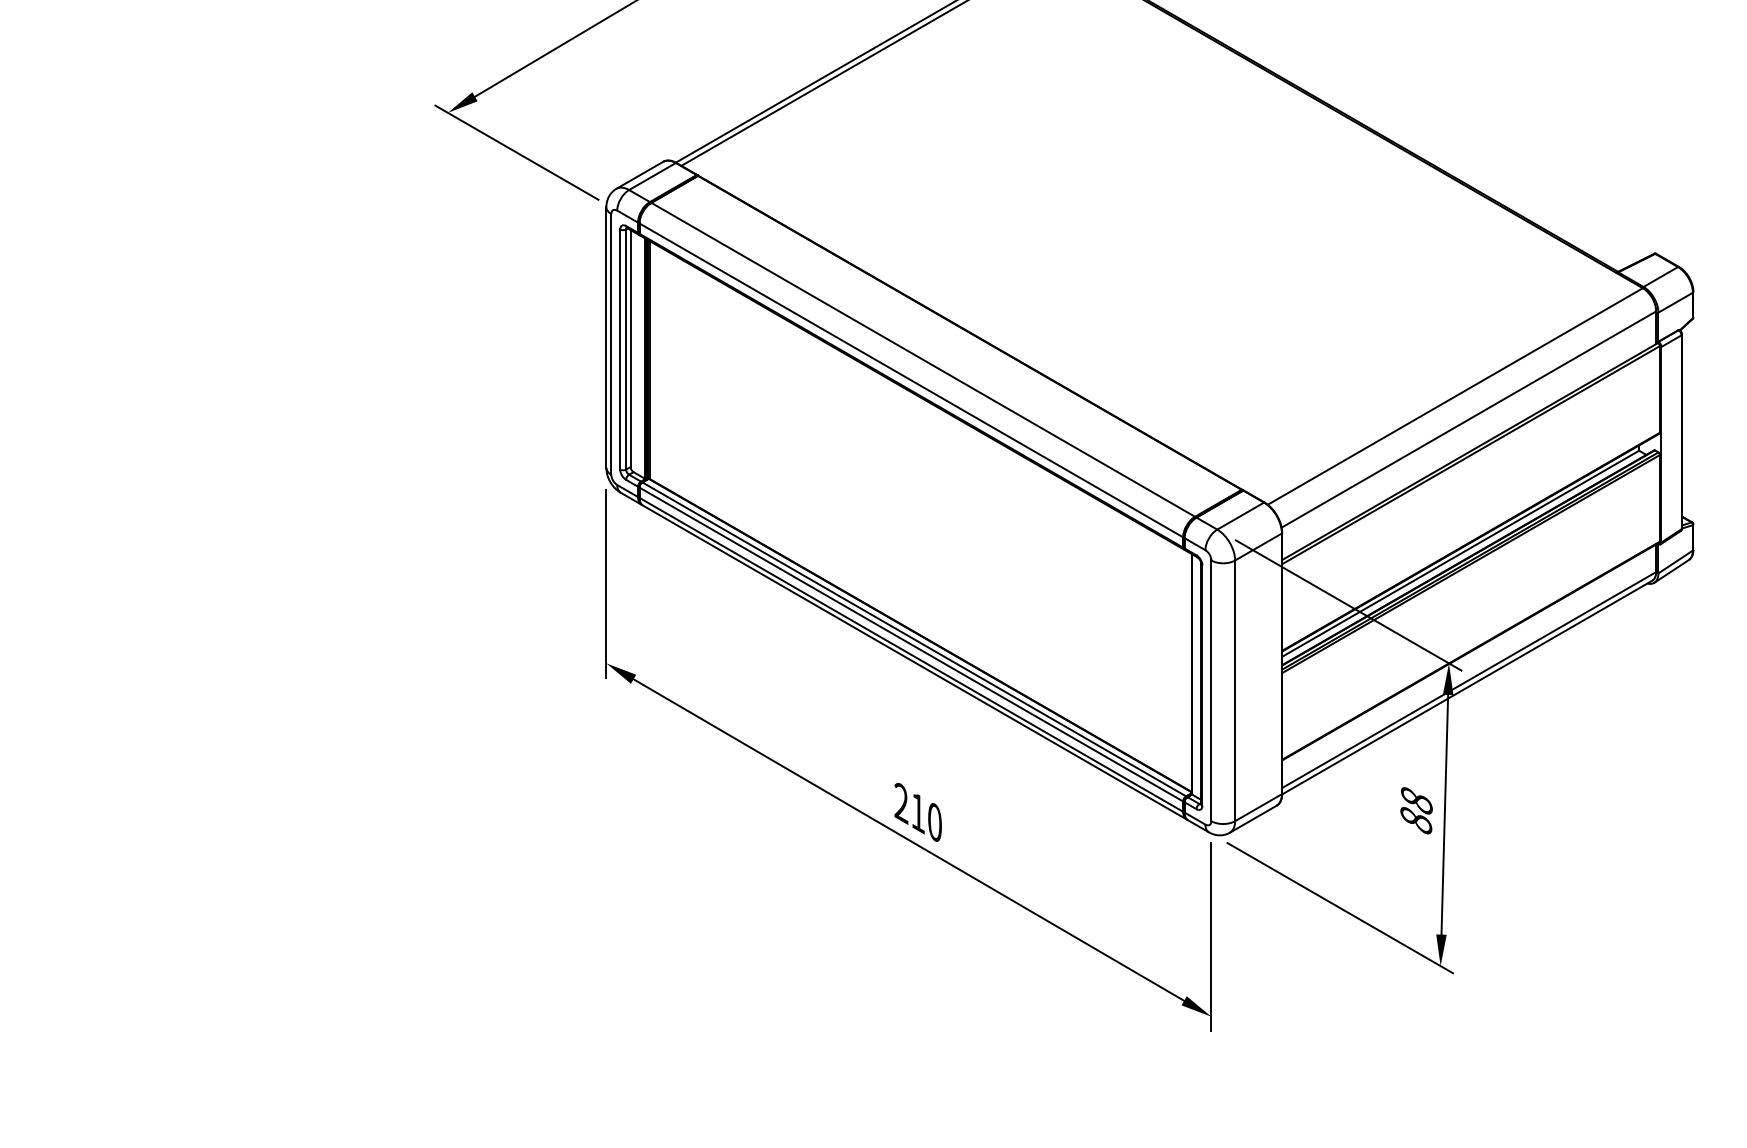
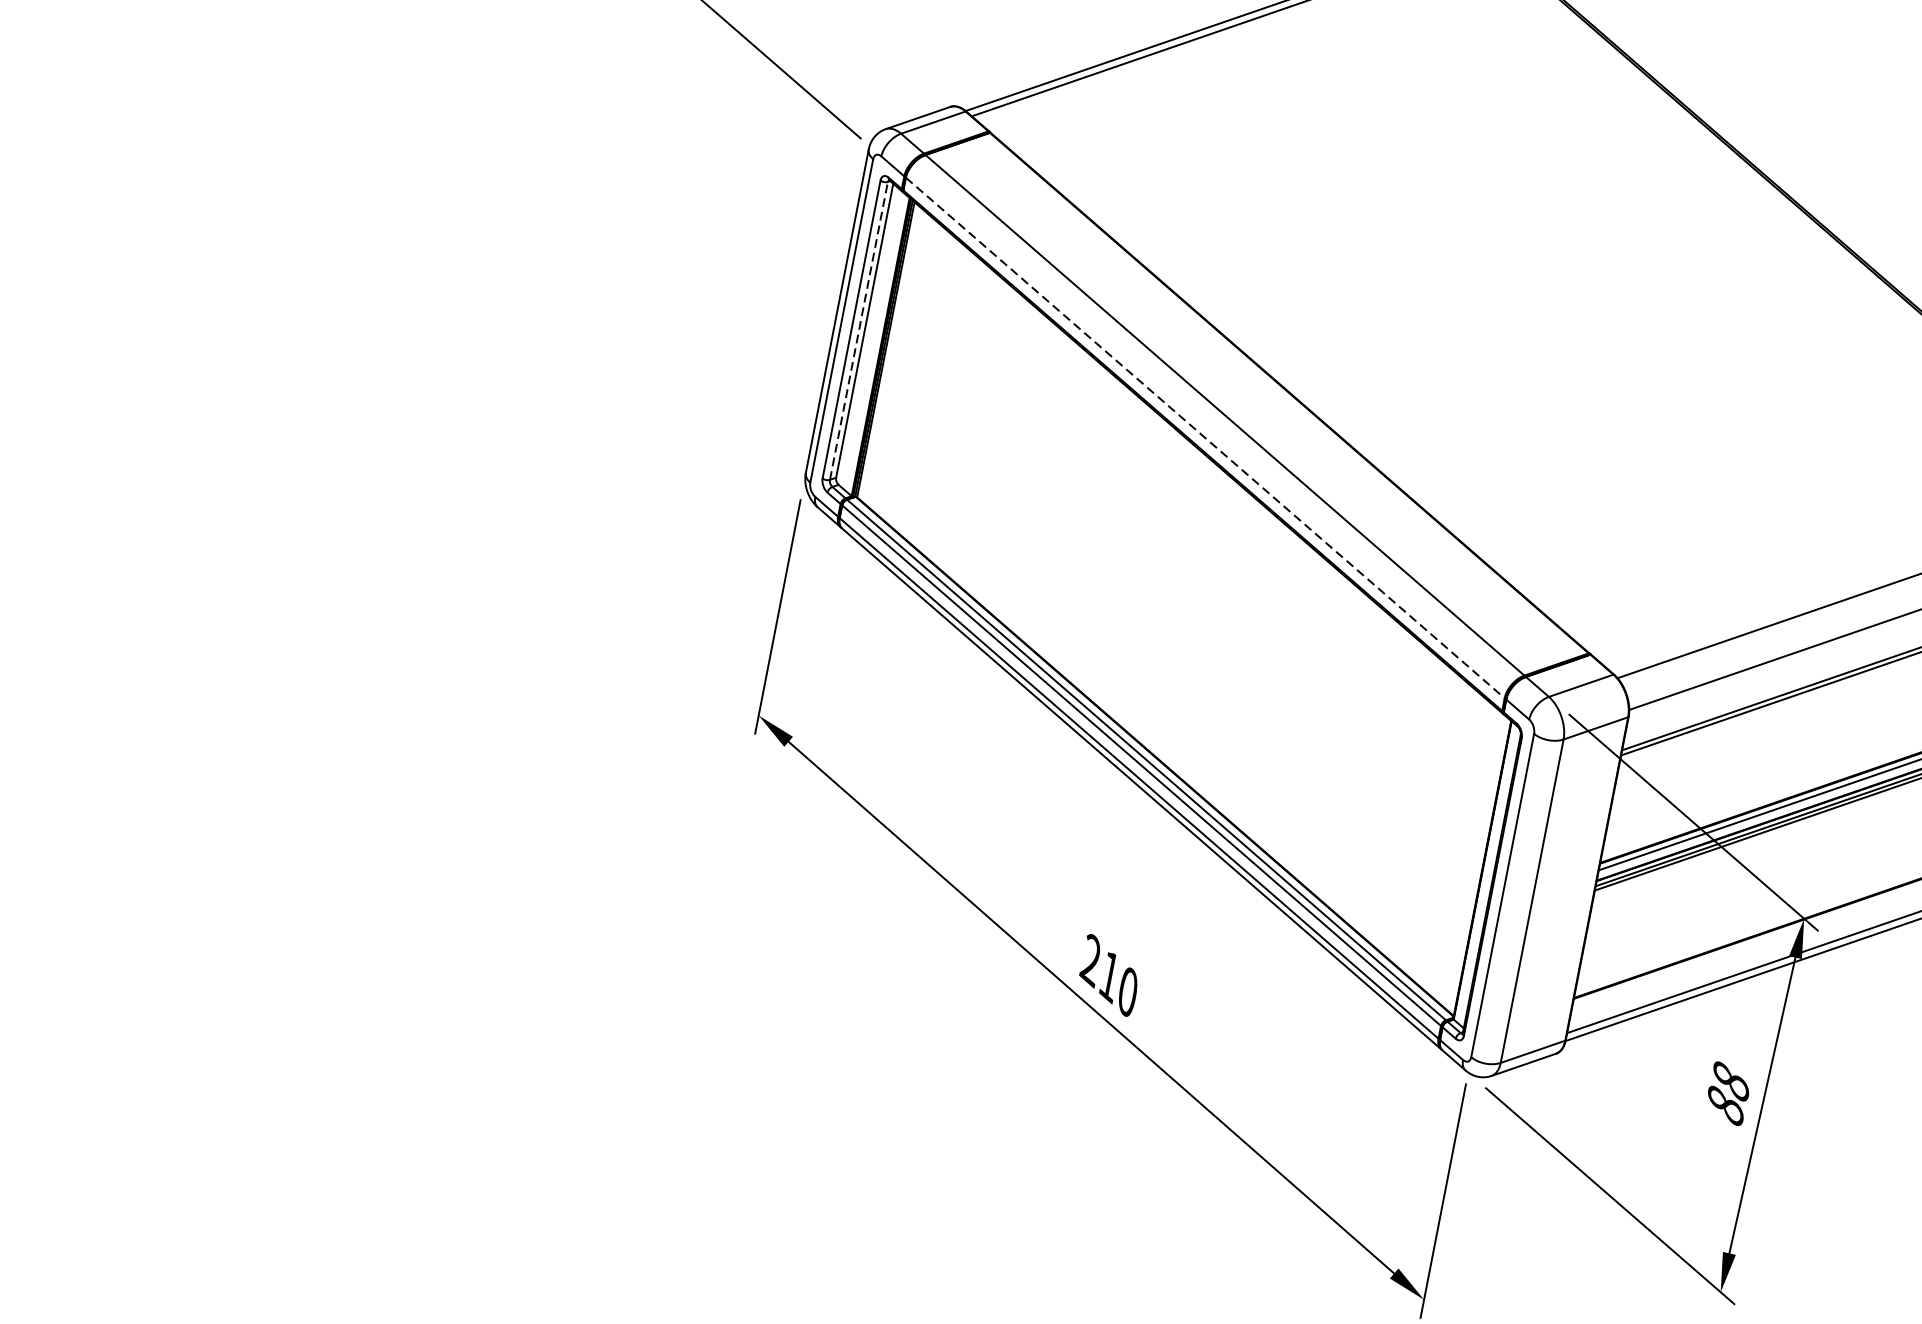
line: (626, 349) -> (859, 330), solid -> dashed
line: (911, 380) -> (1205, 438), solid -> dashed

